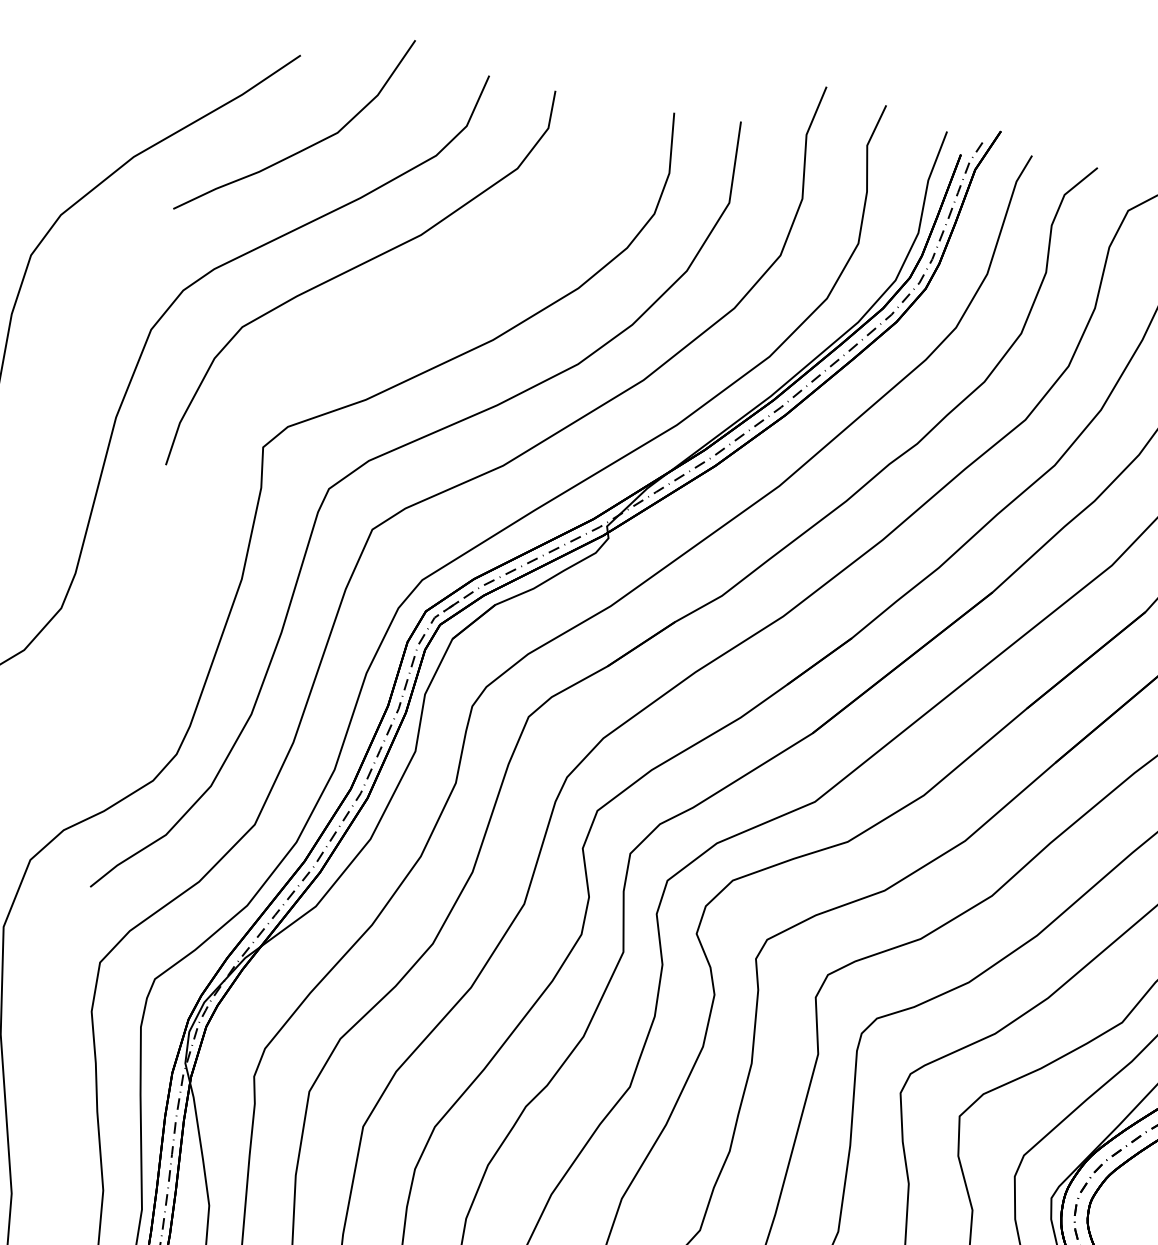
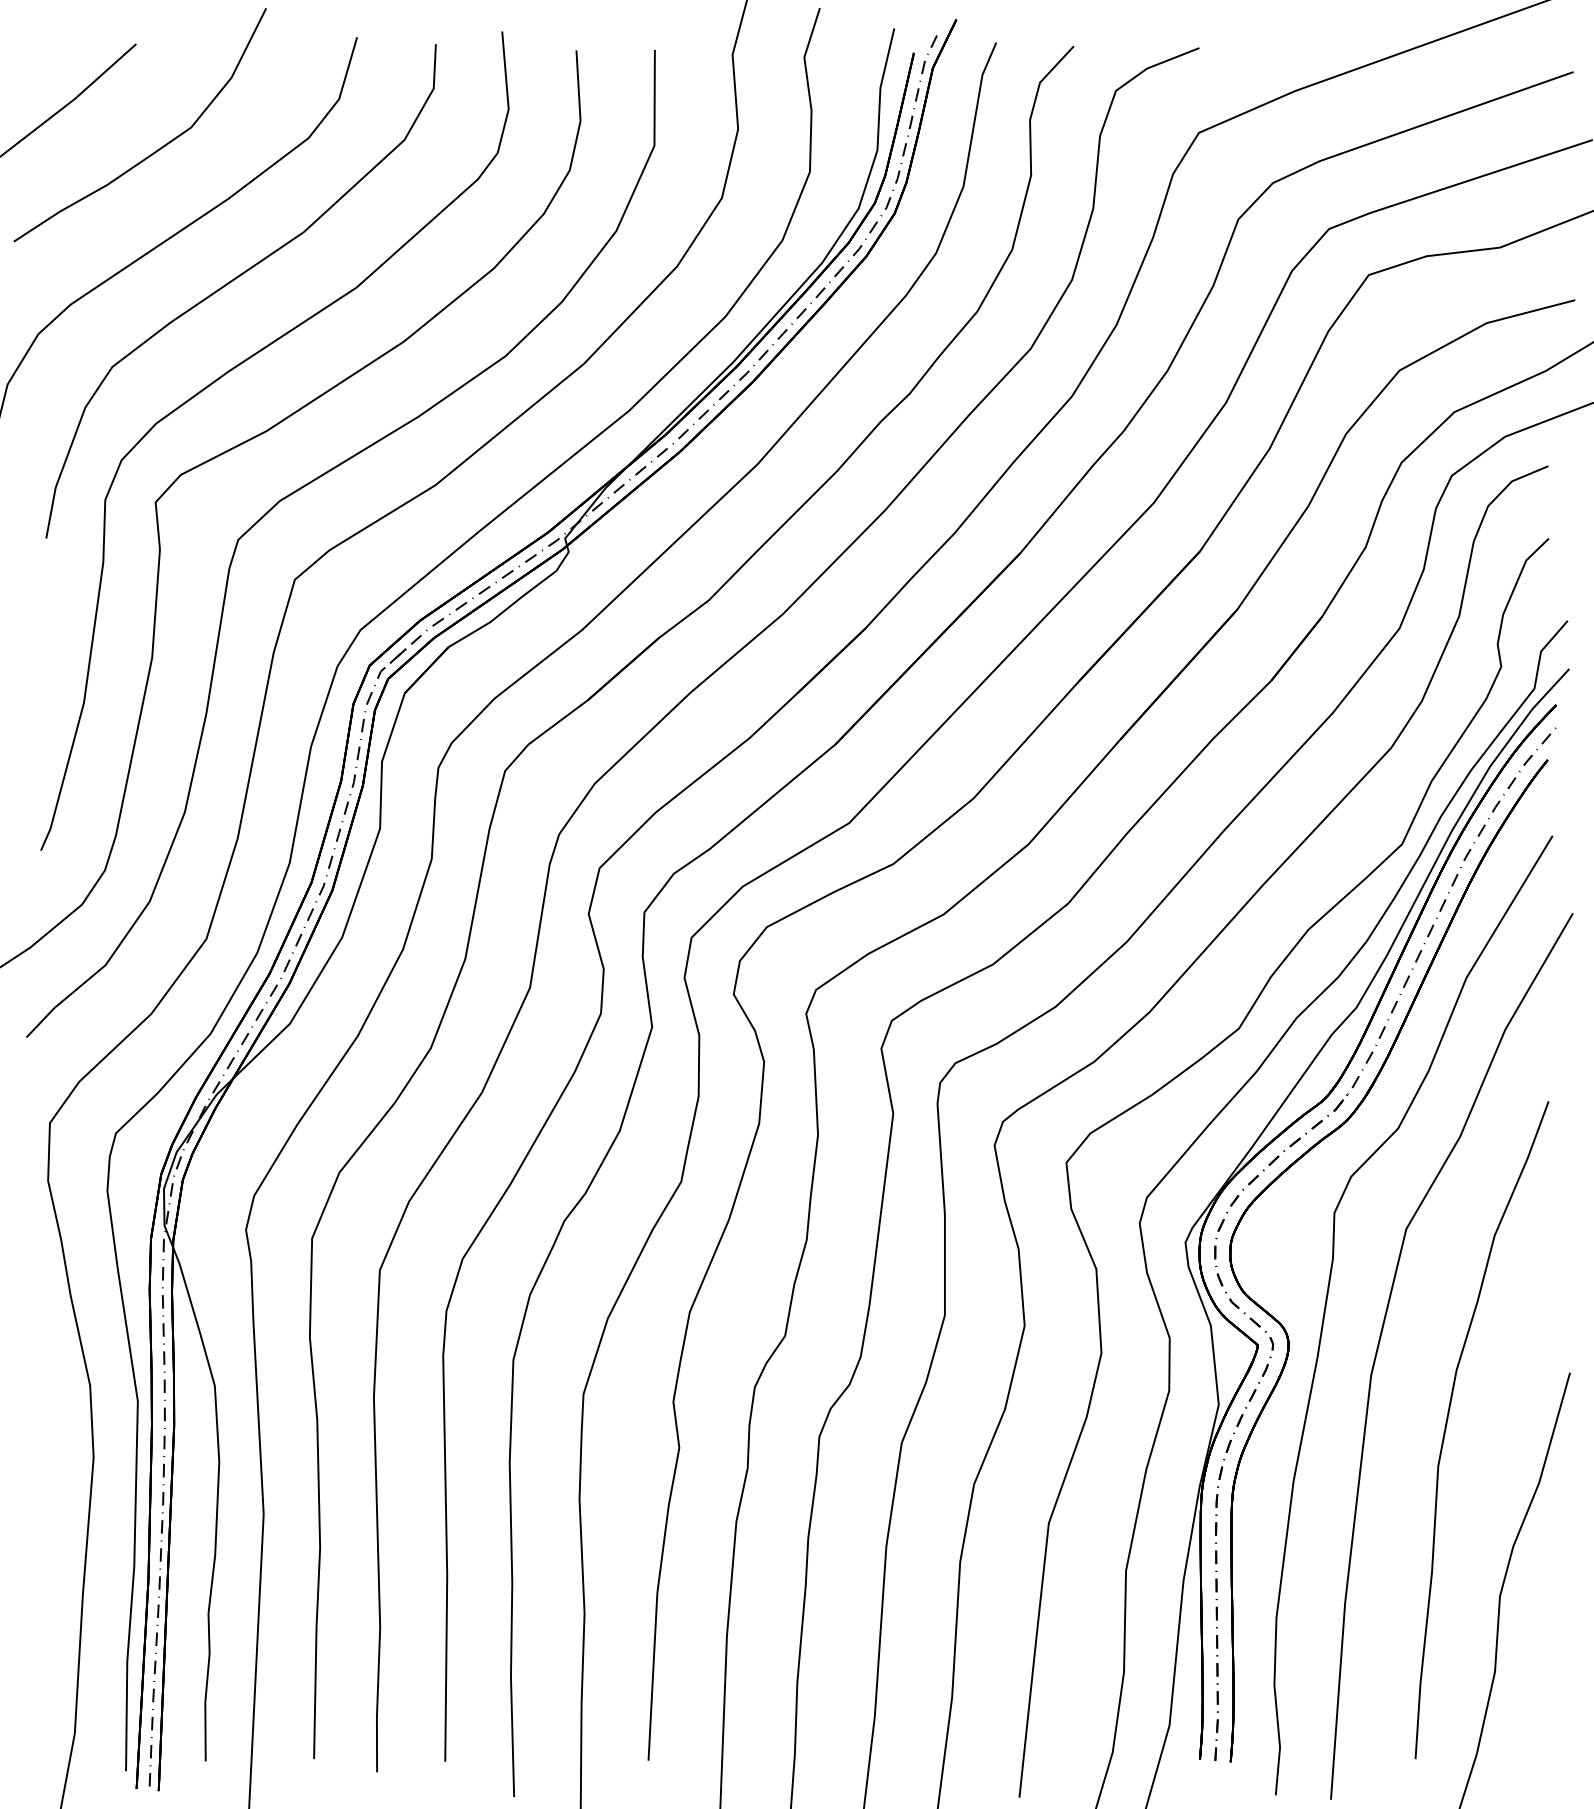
curve: (341, 345) -> (229, 372), added

